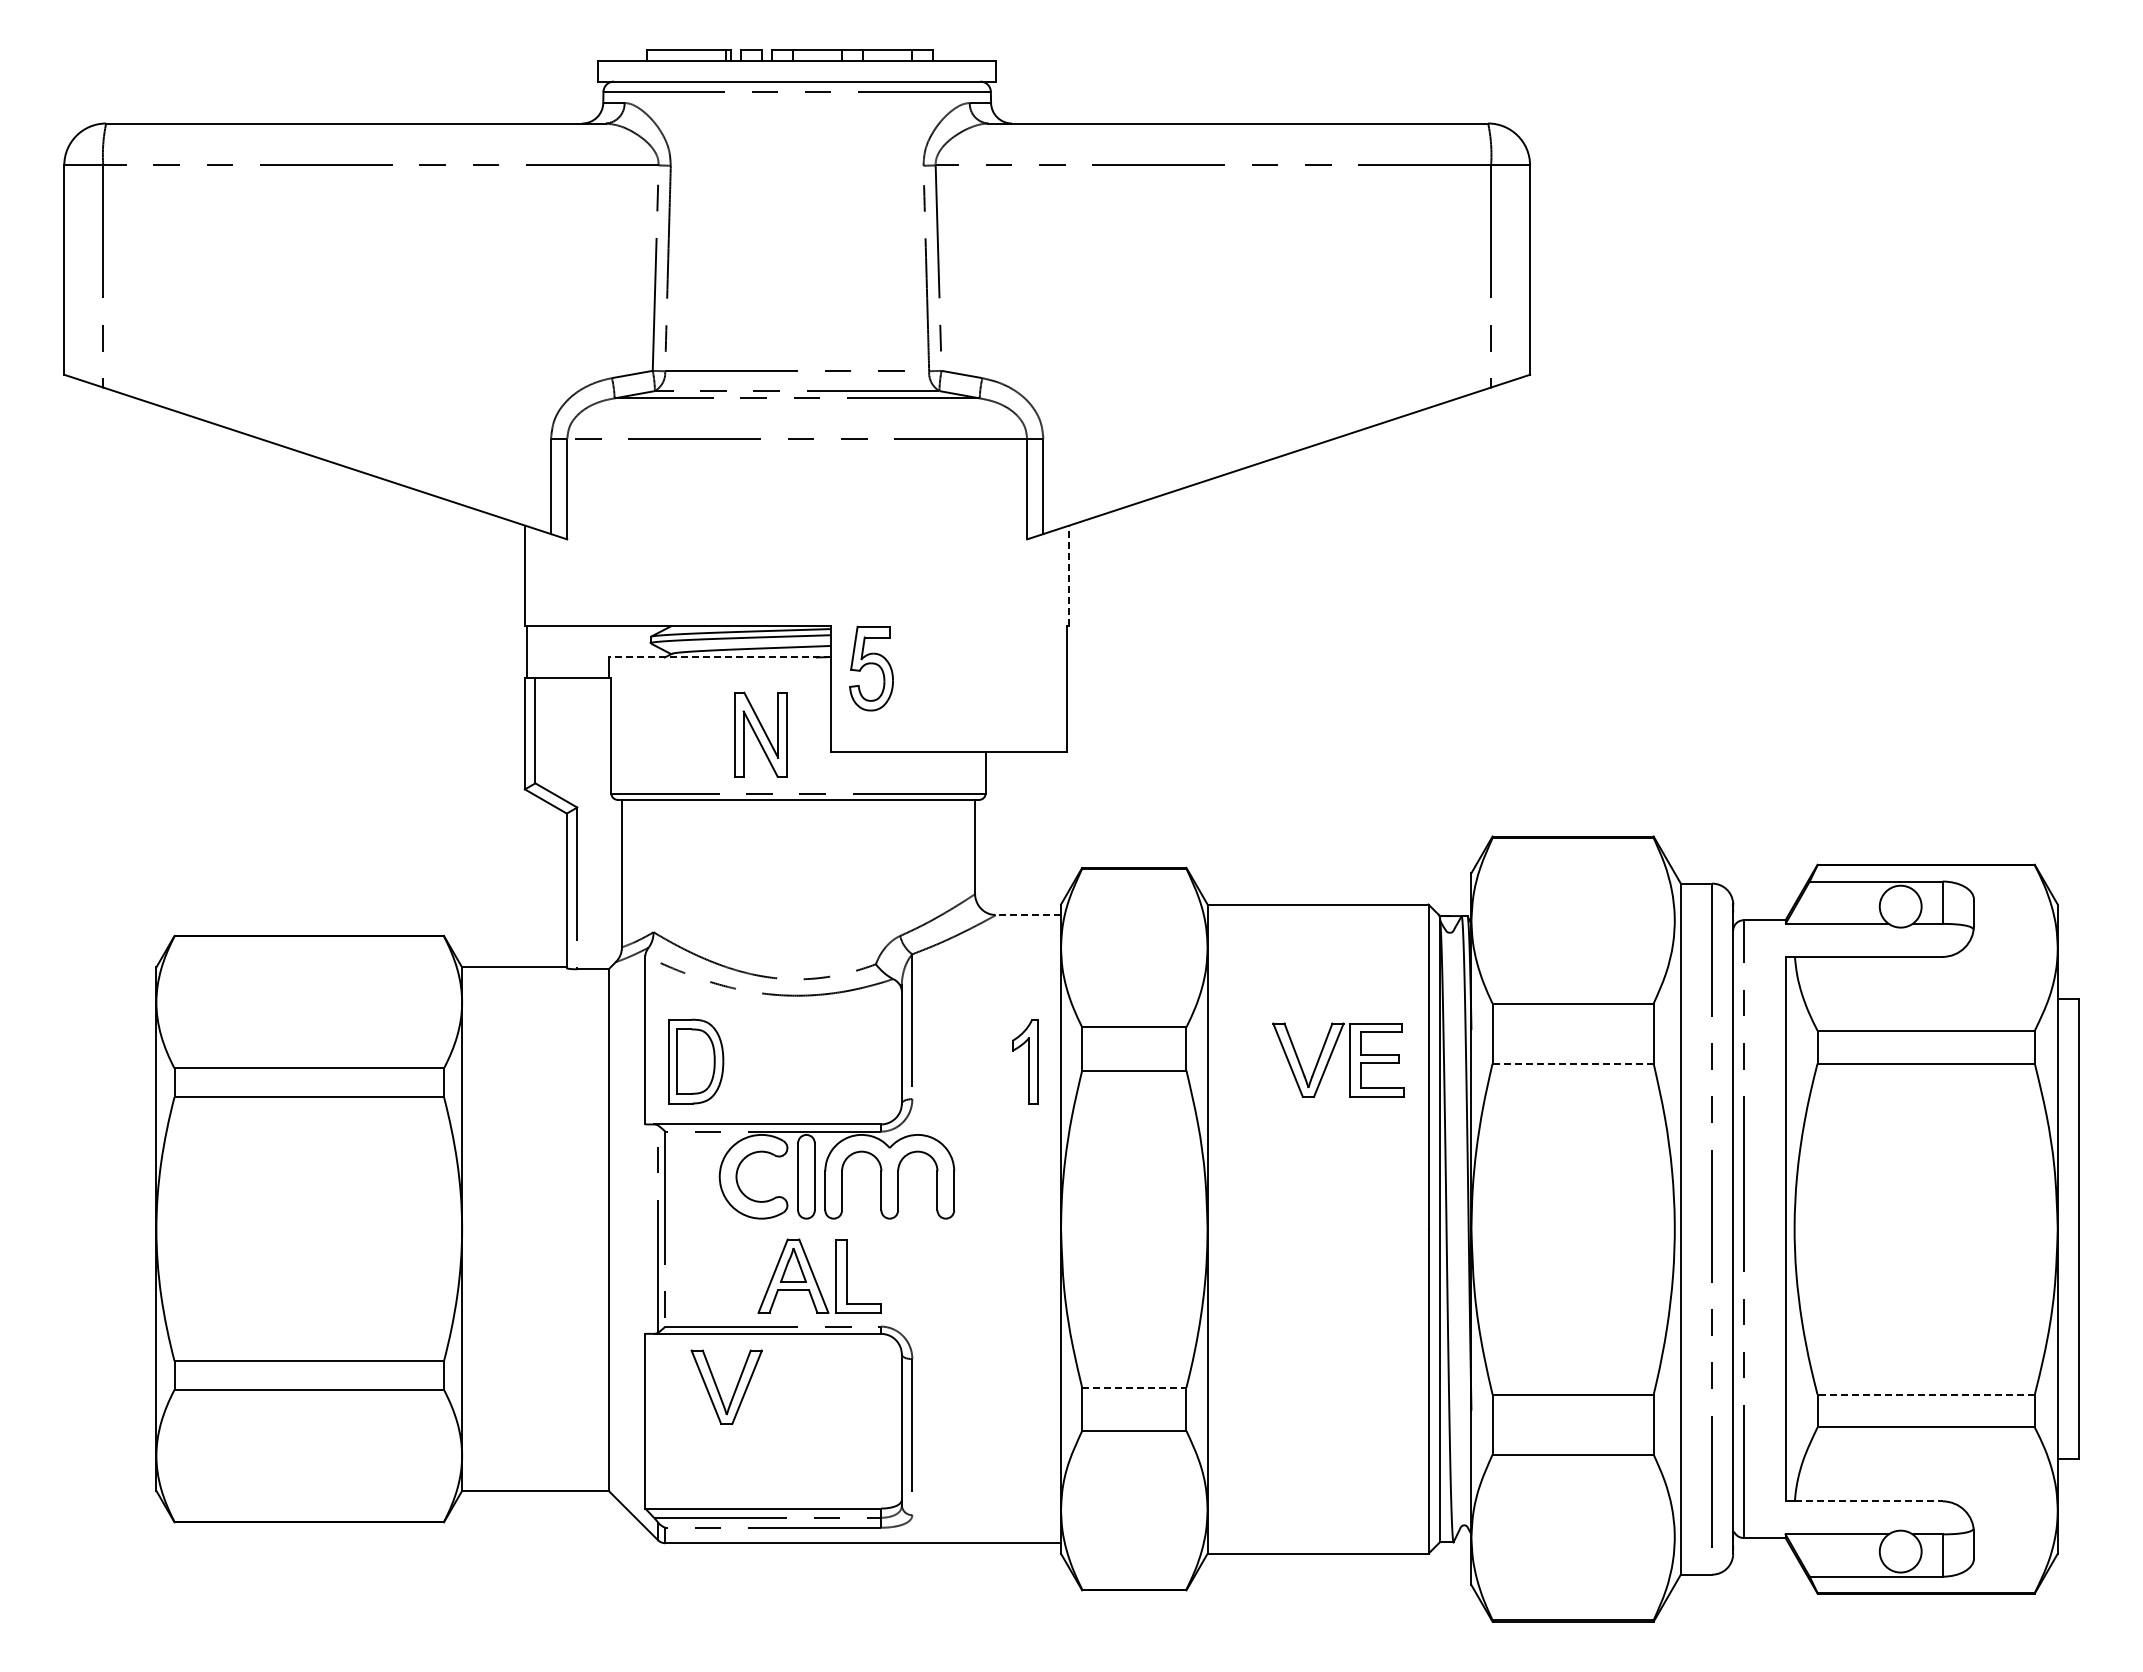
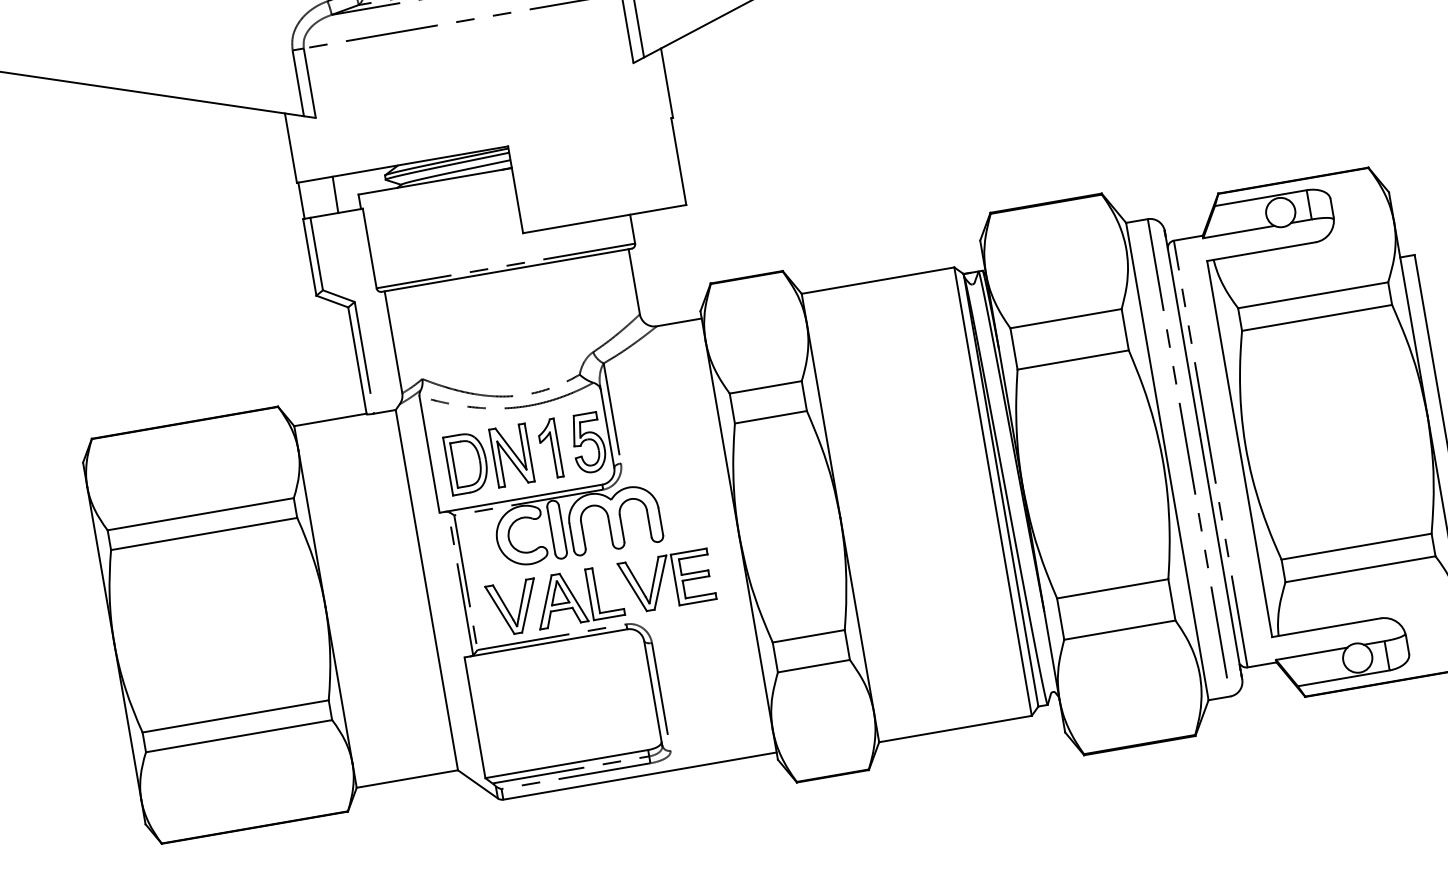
line: (1069, 575) -> (667, 82), dashed -> solid
line: (575, 652) -> (335, 195), added
line: (719, 657) -> (435, 181), dashed -> solid
part: (871, 668) -> (588, 443), moved
part: (760, 734) -> (511, 455), moved
line: (1028, 915) -> (679, 322), dashed -> solid
part: (1331, 1056) -> (661, 579), moved
part: (1025, 1061) -> (550, 448), moved
line: (1573, 1063) -> (1073, 359), dashed -> solid
line: (1134, 1387) -> (808, 636), dashed -> solid
part: (718, 1388) -> (508, 609), moved
line: (1926, 1394) -> (1356, 546), dashed -> solid
line: (1868, 1501) -> (1329, 627), dashed -> solid

